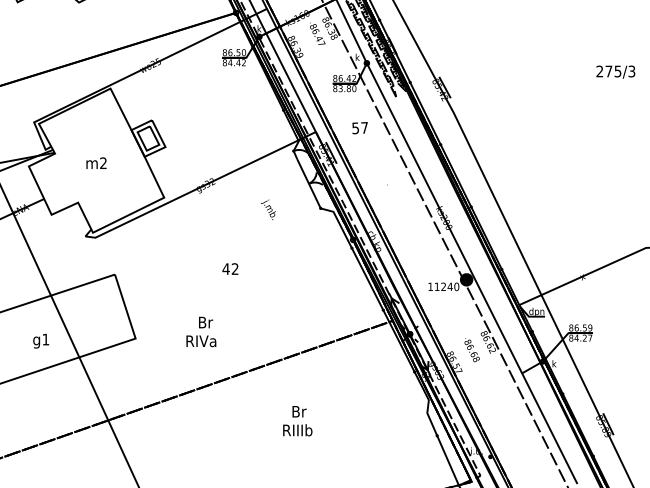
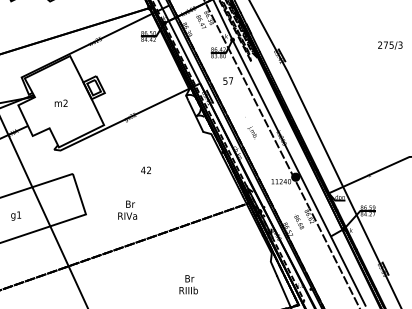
text: (267, 209) -> (251, 132), moved
text: (41, 340) -> (16, 215), moved
text: (297, 420) -> (188, 284), moved

